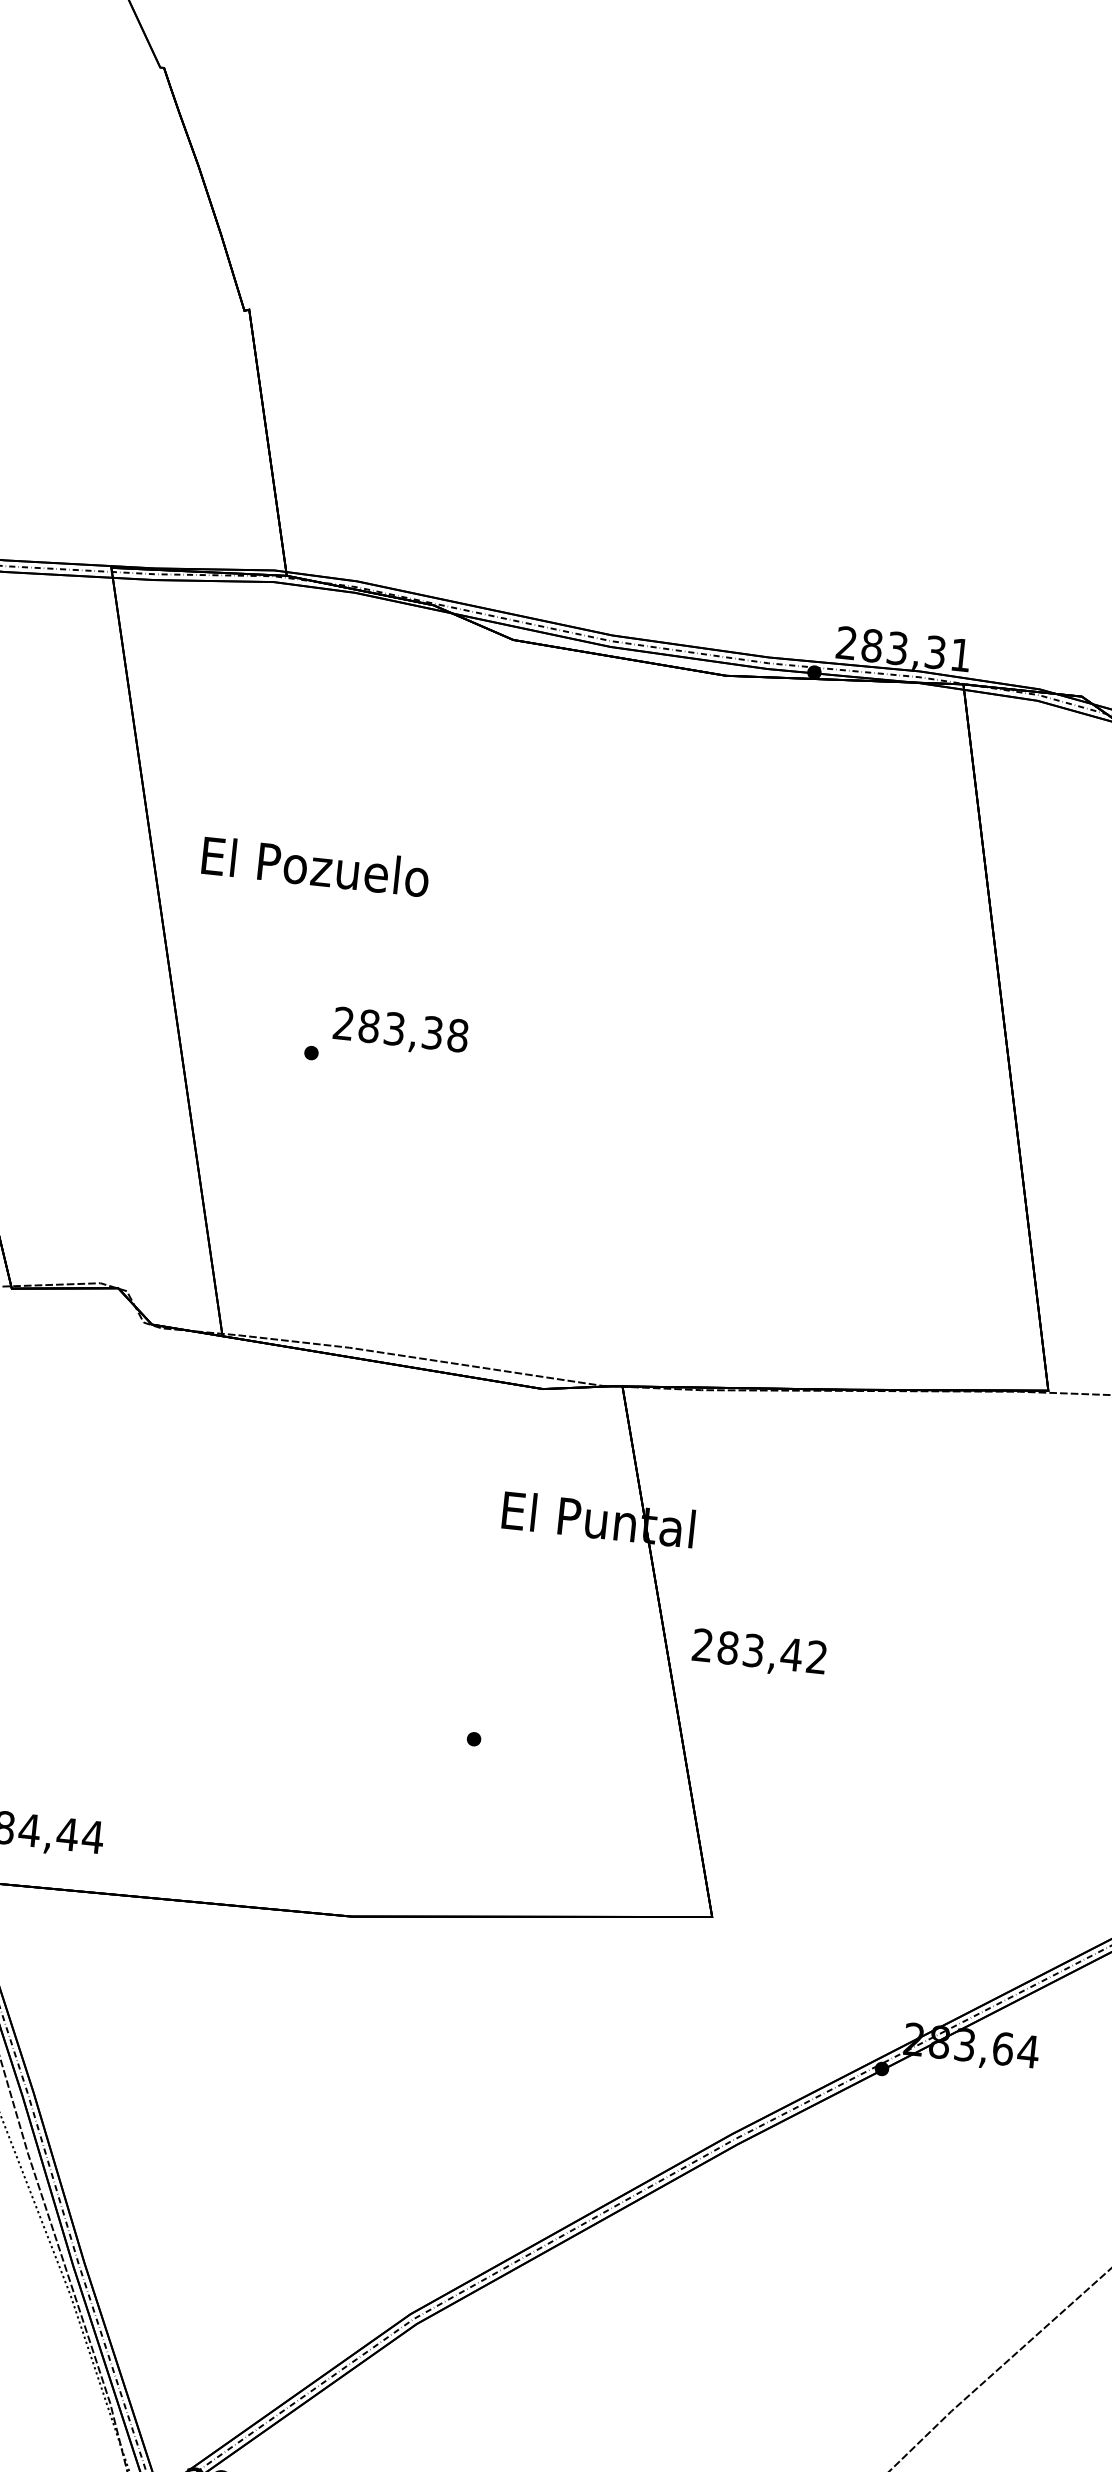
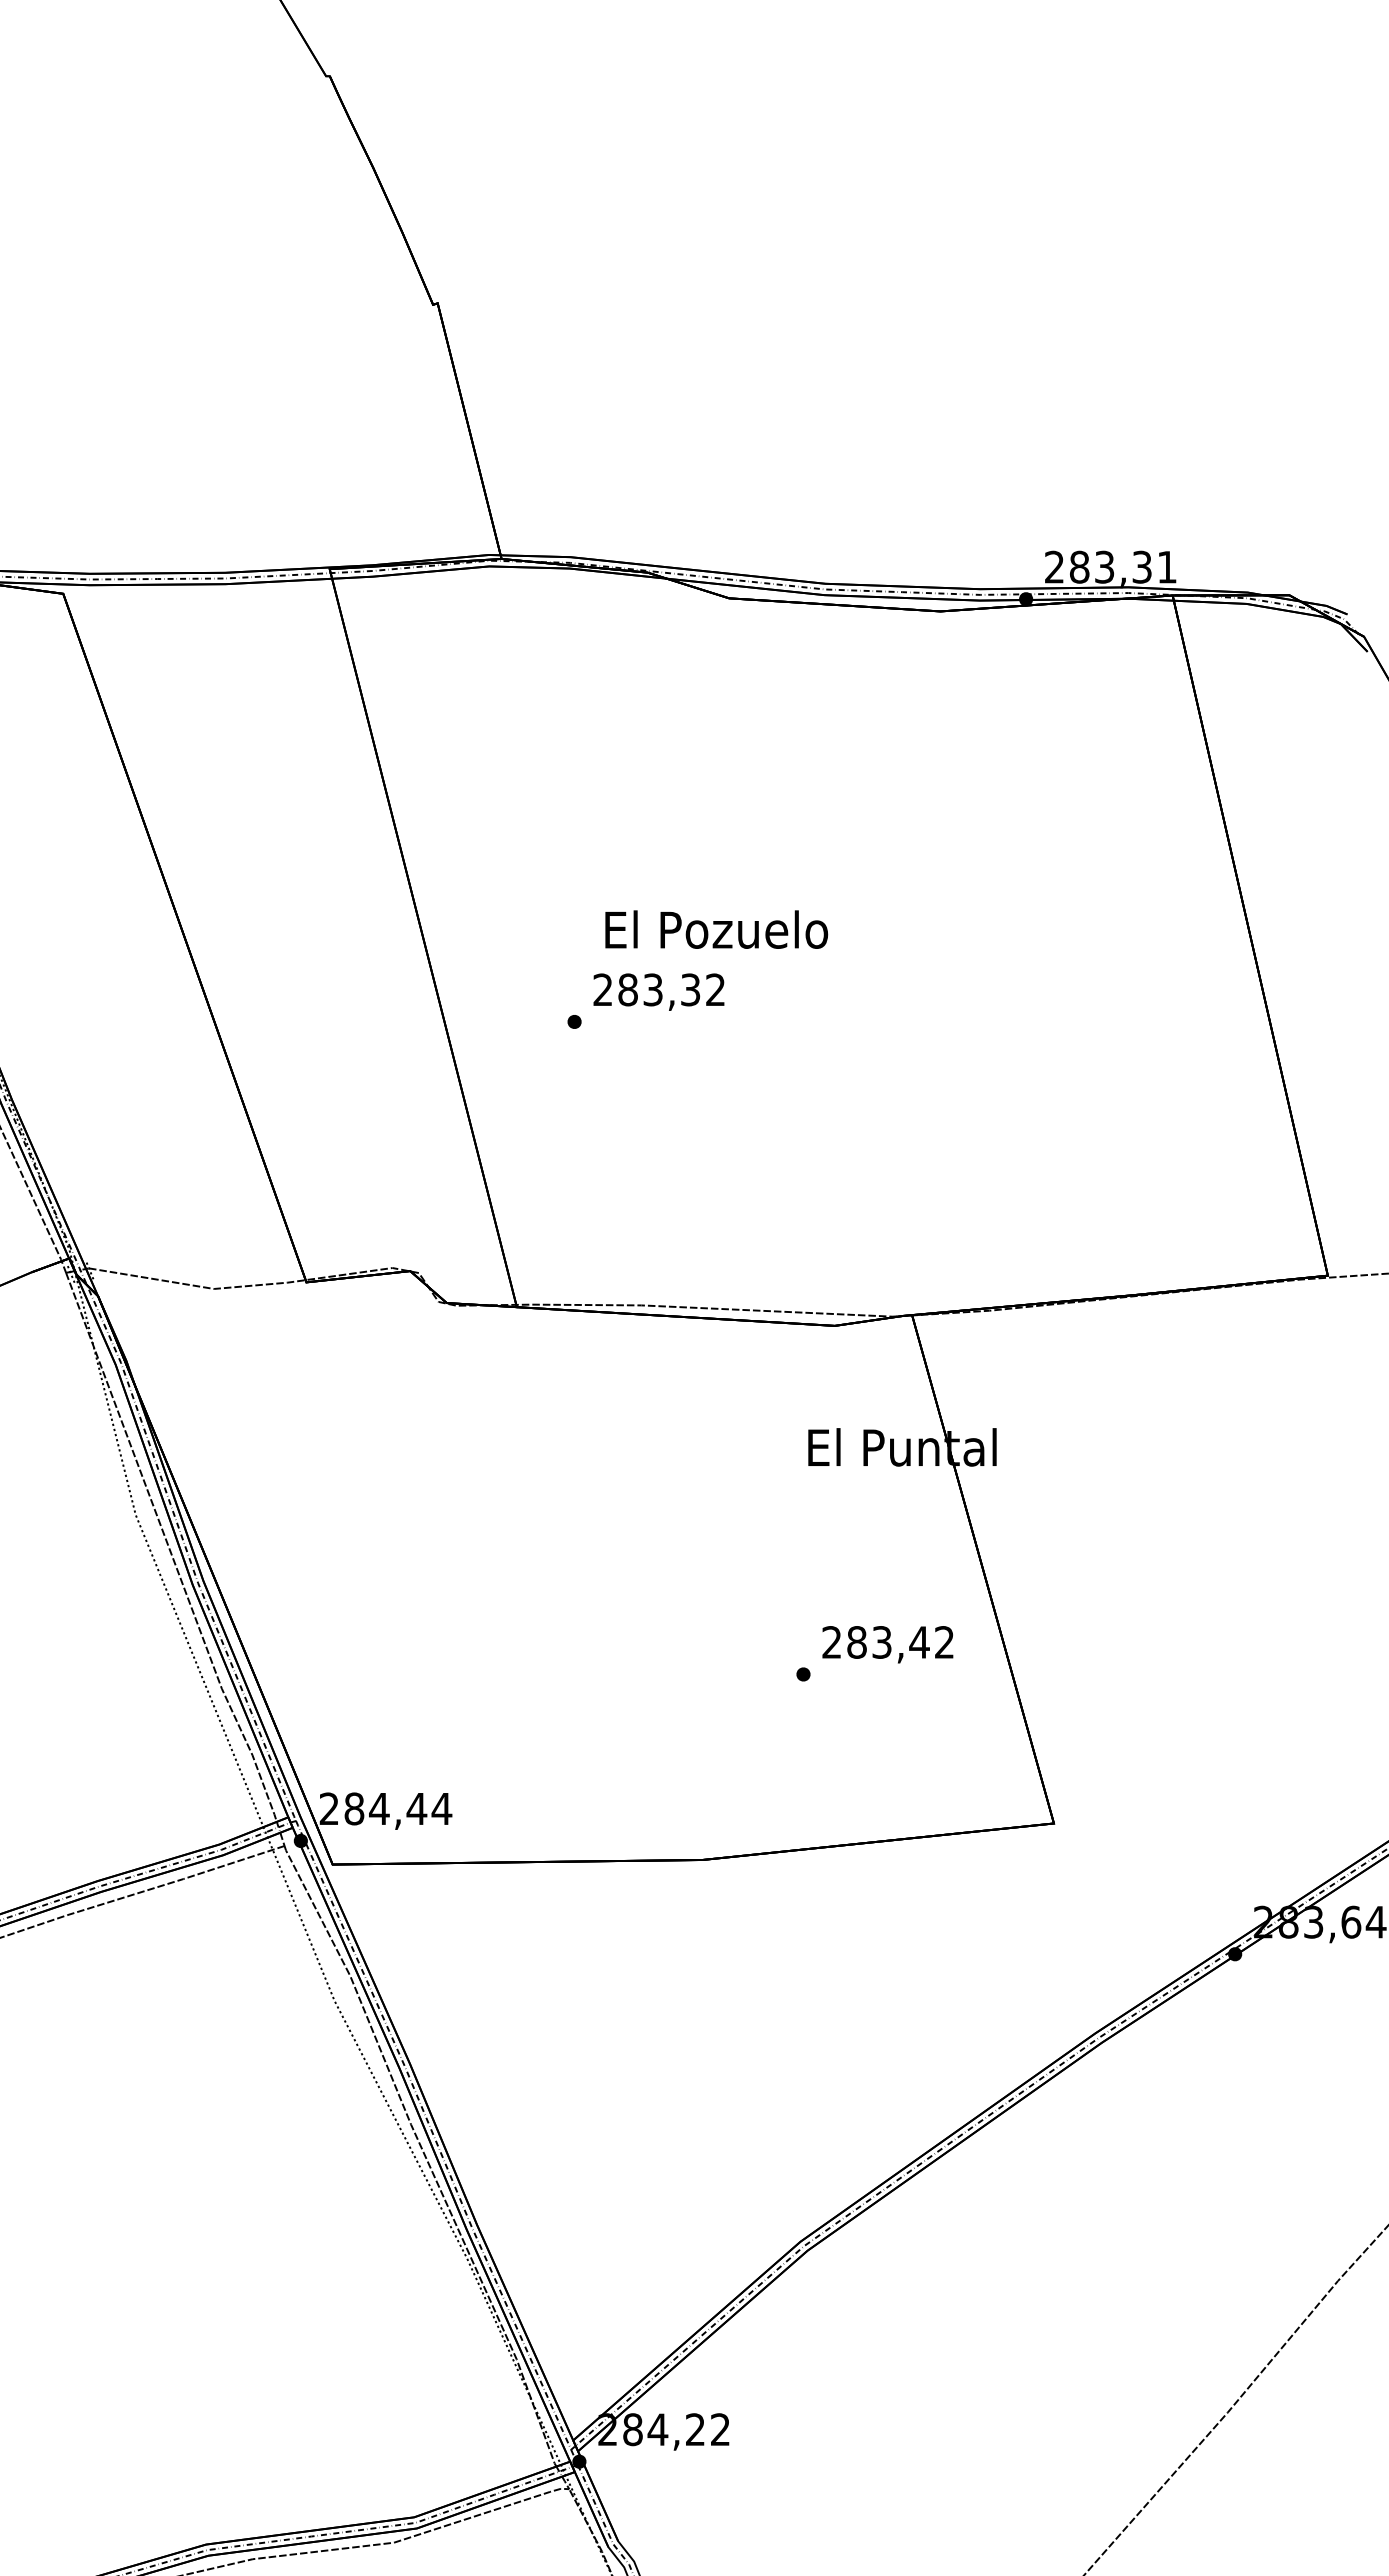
text: (315, 866) -> (716, 929), moved
text: (457, 1035) -> (715, 989), 283,38 -> 283,32
text: (758, 1653) -> (887, 1644), moved

